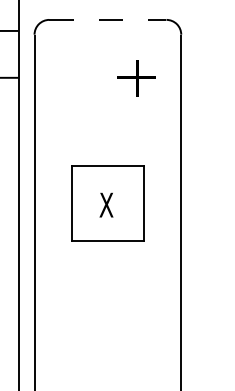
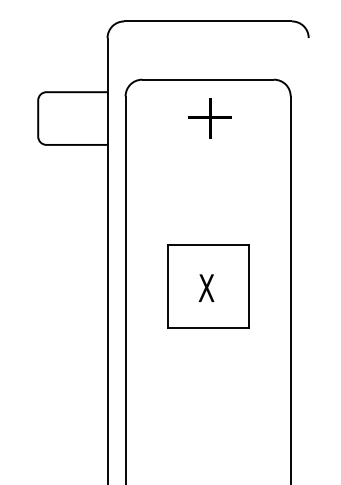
line: (108, 19) -> (208, 79), dashed -> solid
part: (136, 78) -> (209, 118), moved

